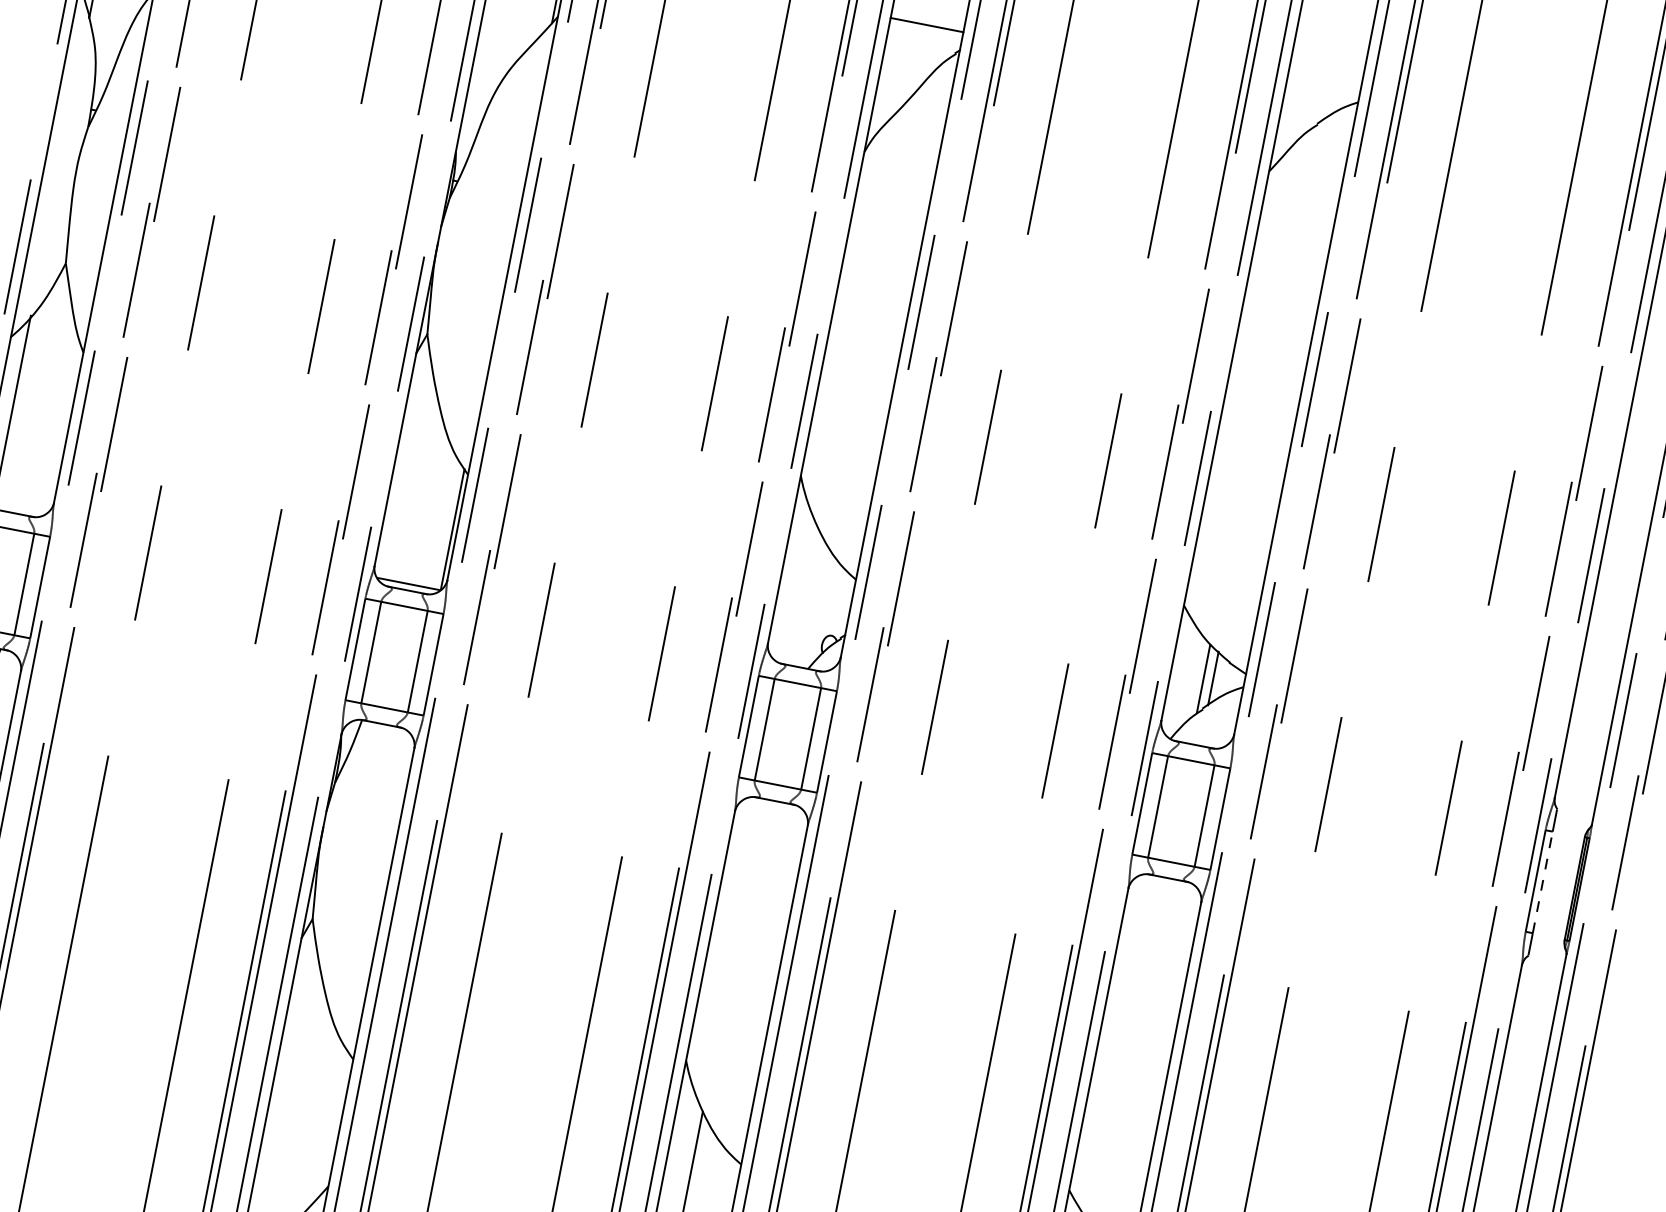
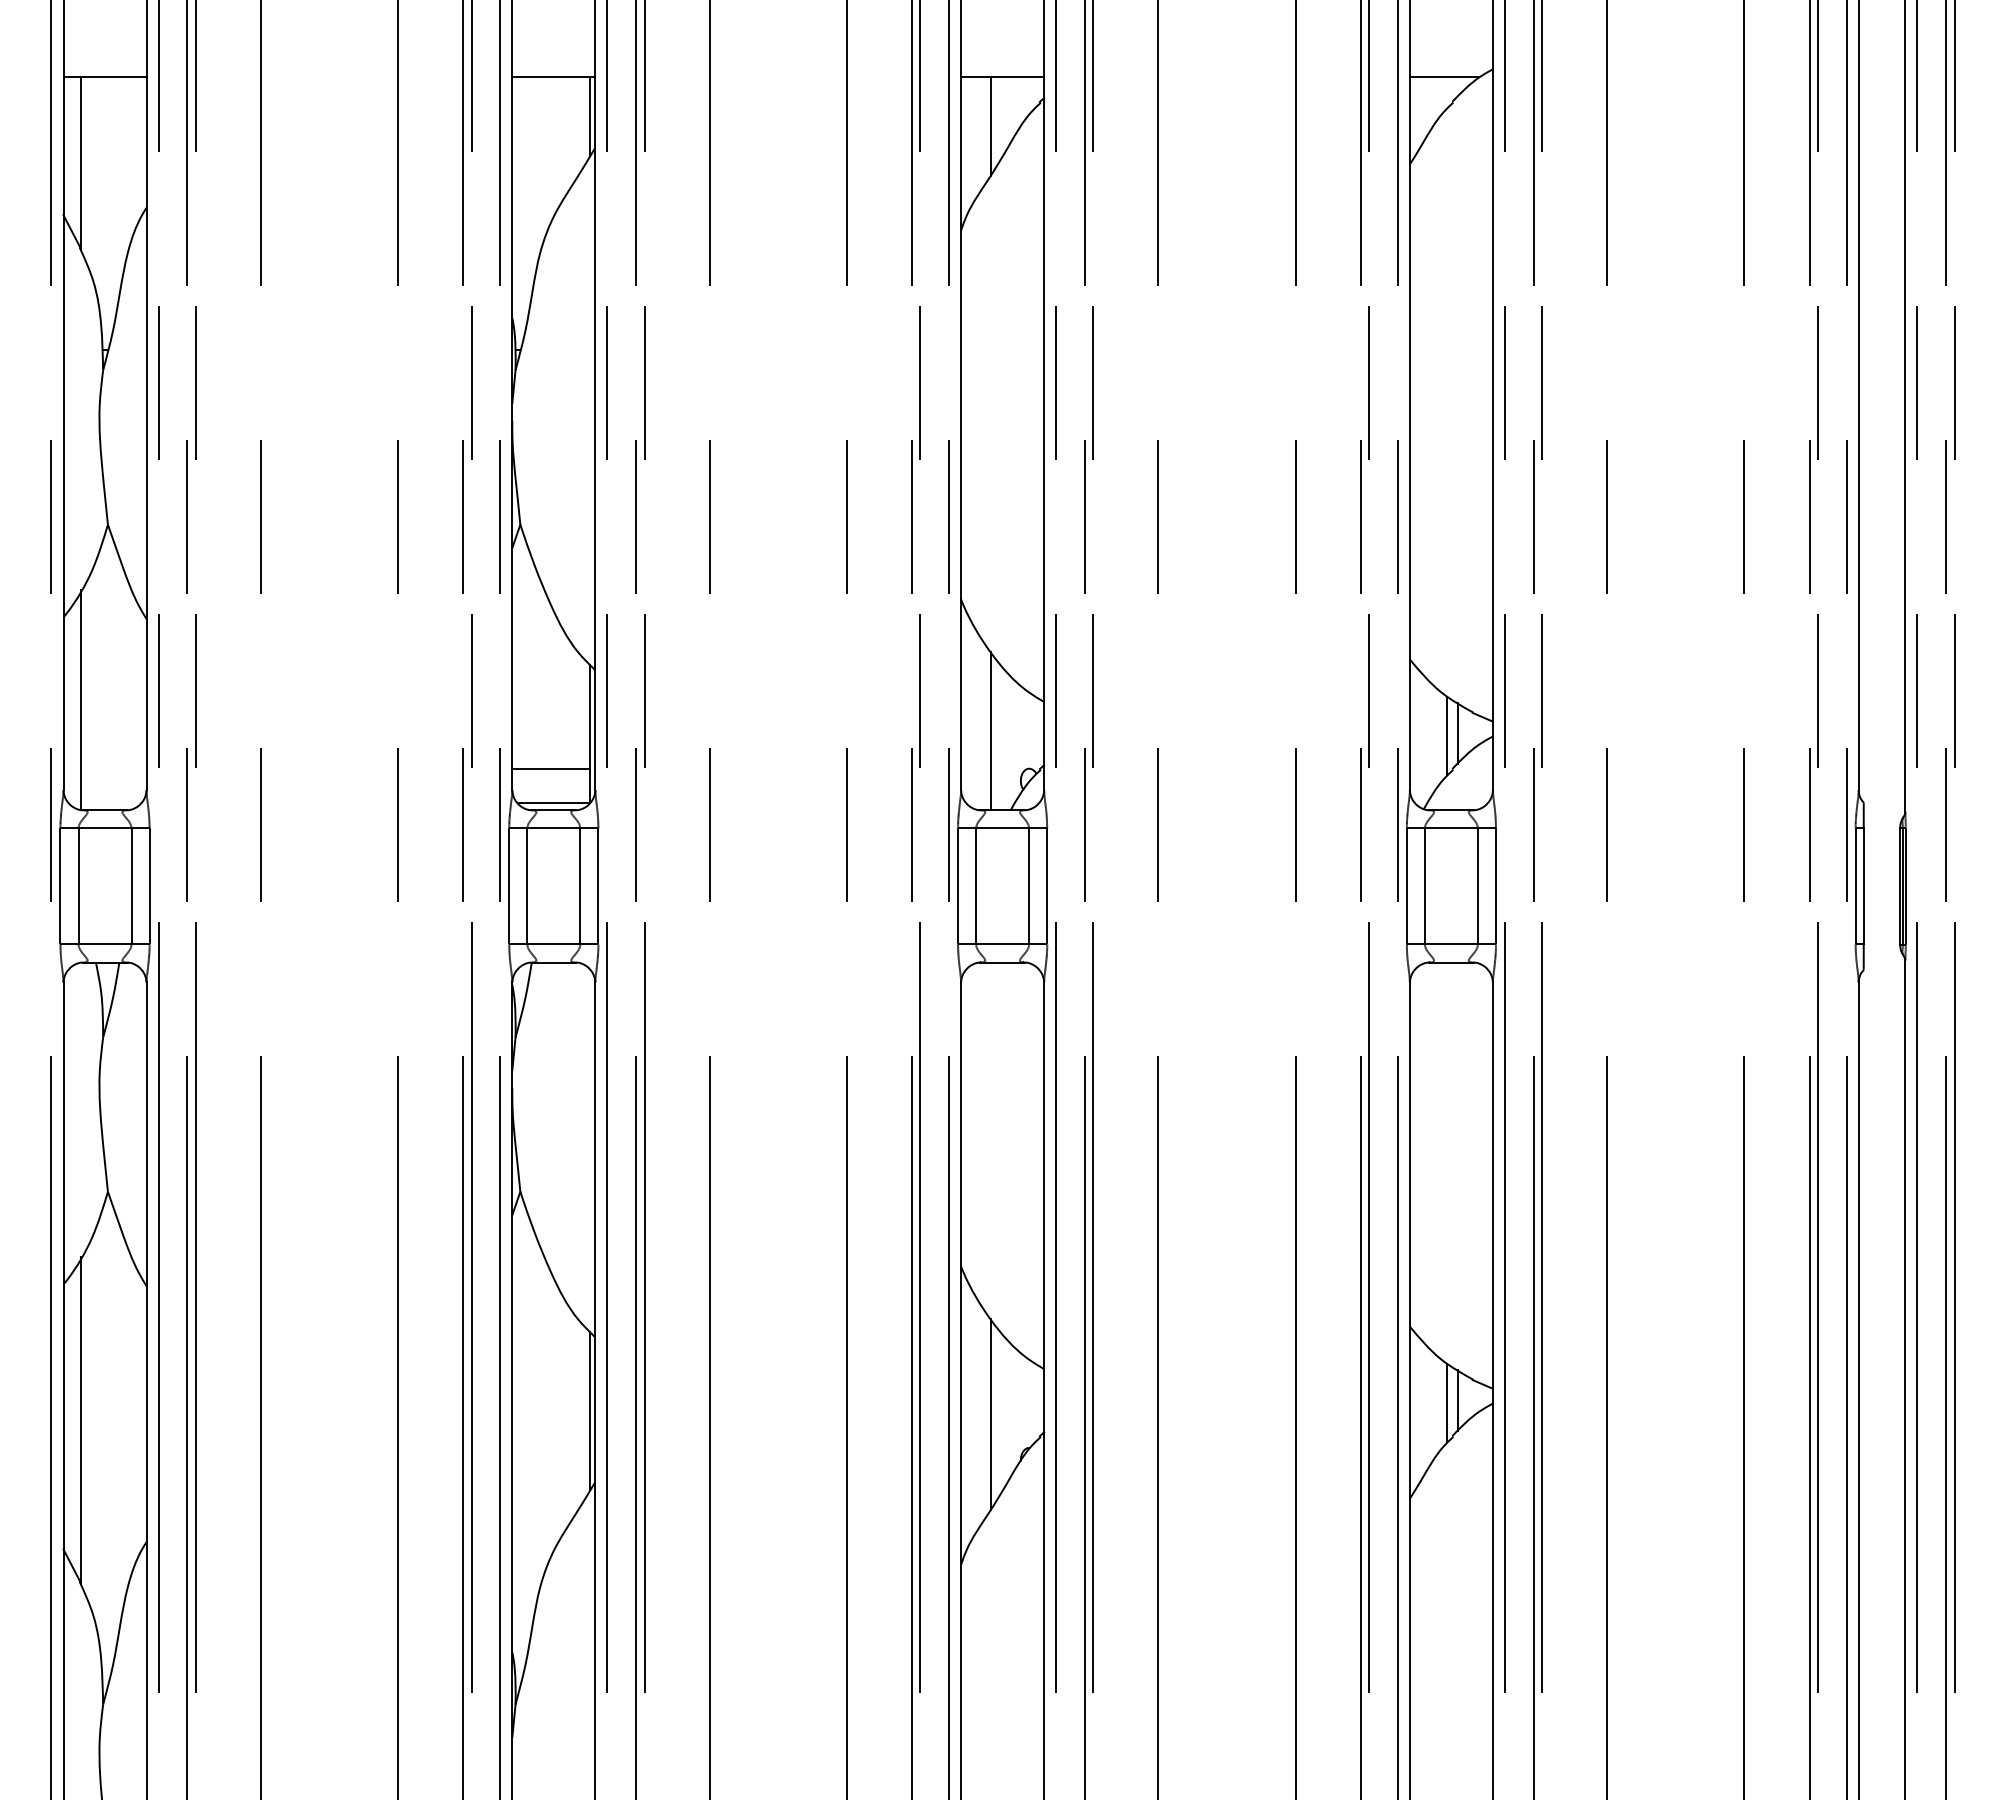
line: (907, 66) -> (990, 126), added
line: (1314, 101) -> (1444, 77), added
line: (412, 553) -> (551, 768), added
line: (803, 596) -> (990, 731), added
line: (1542, 882) -> (1863, 886), dashed -> solid
line: (336, 1123) -> (590, 1411), added

